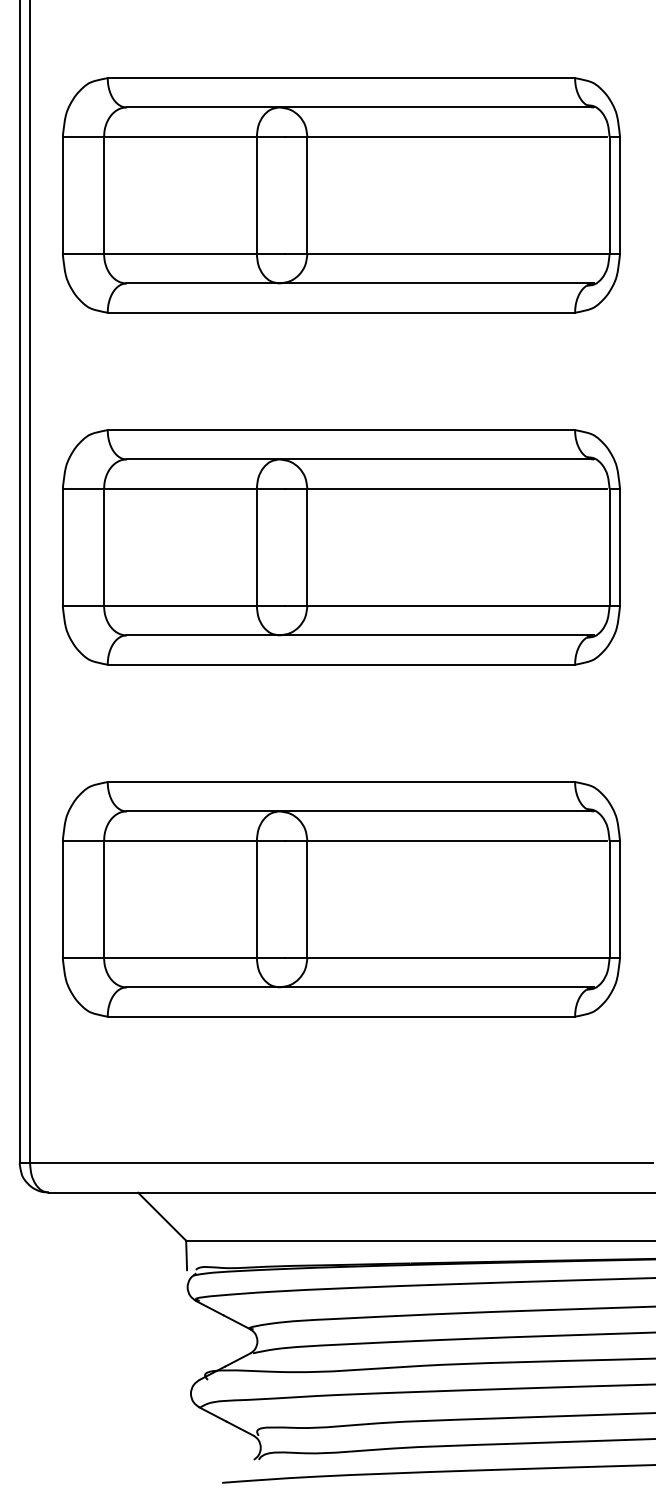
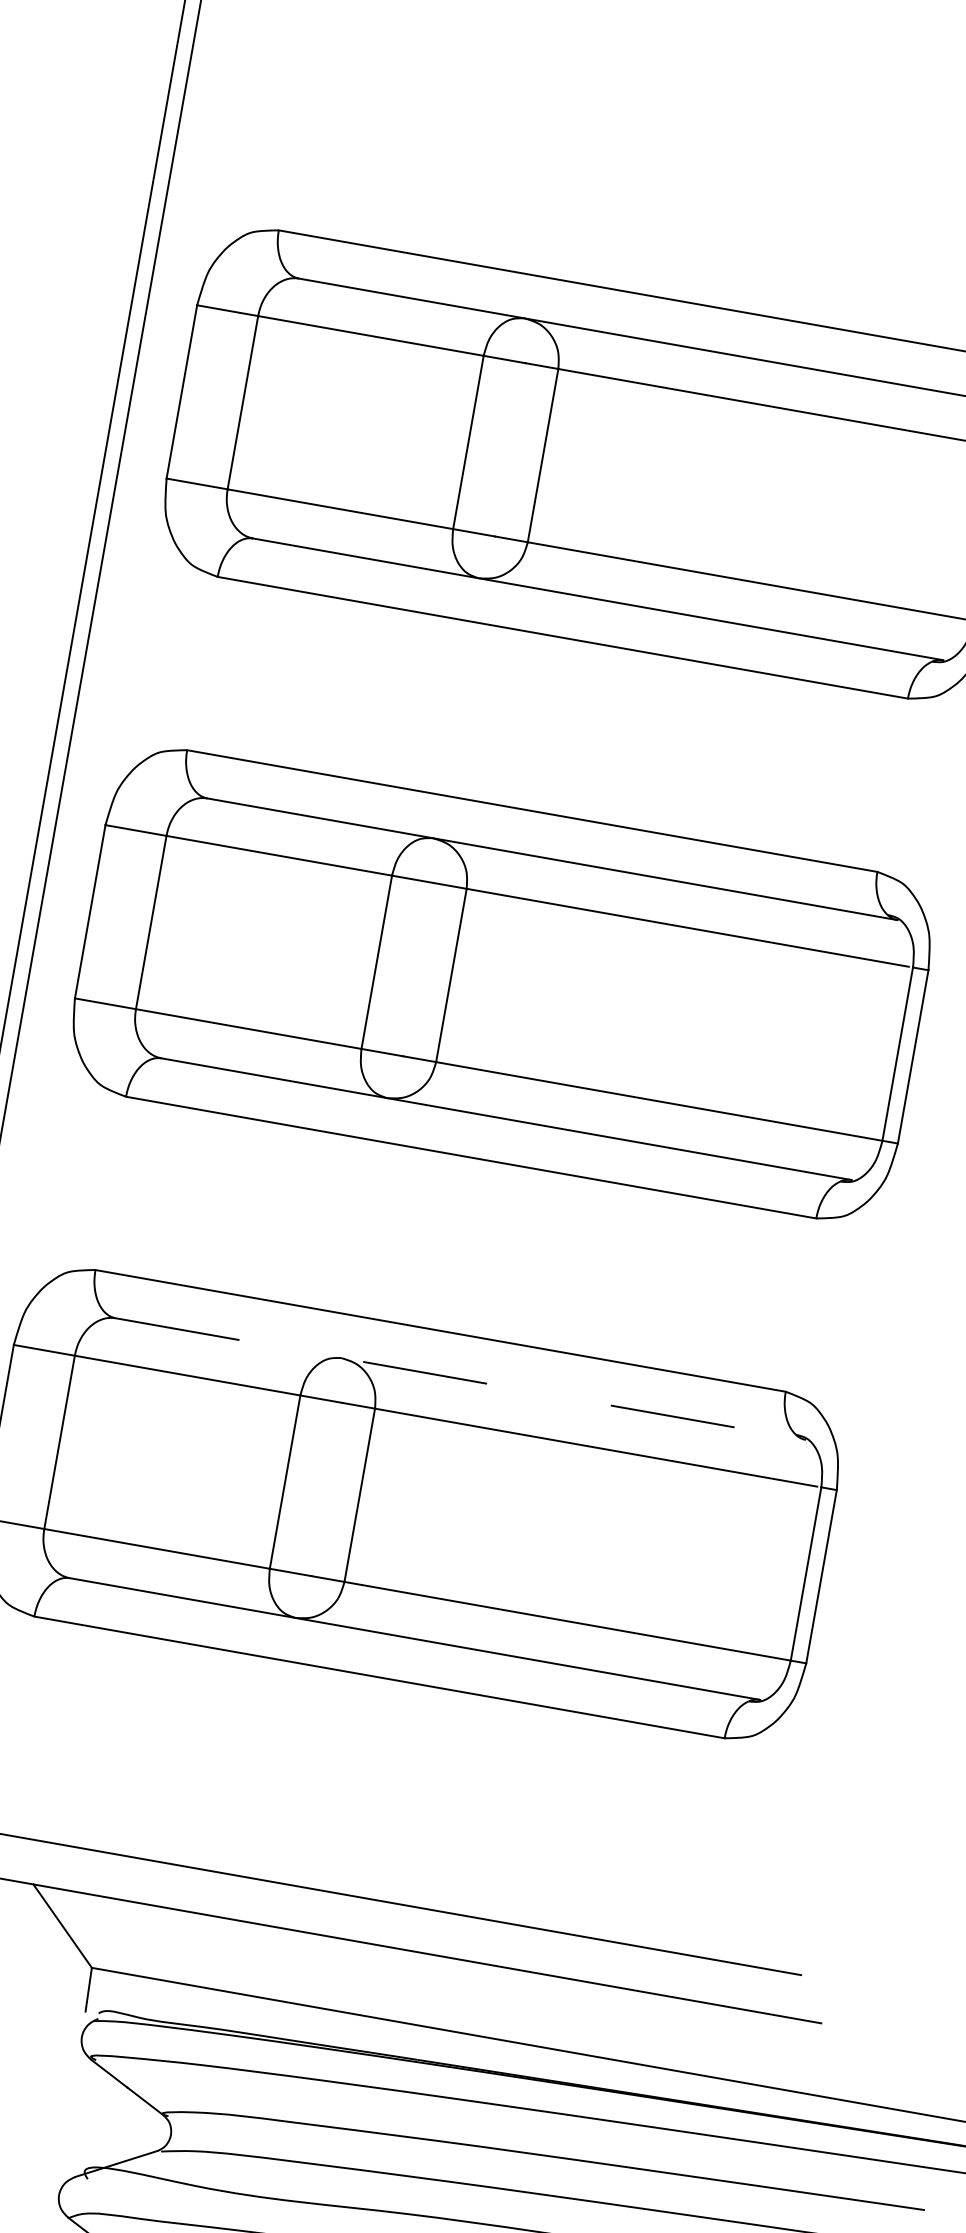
line: (360, 811) -> (461, 1379), solid -> dashed

